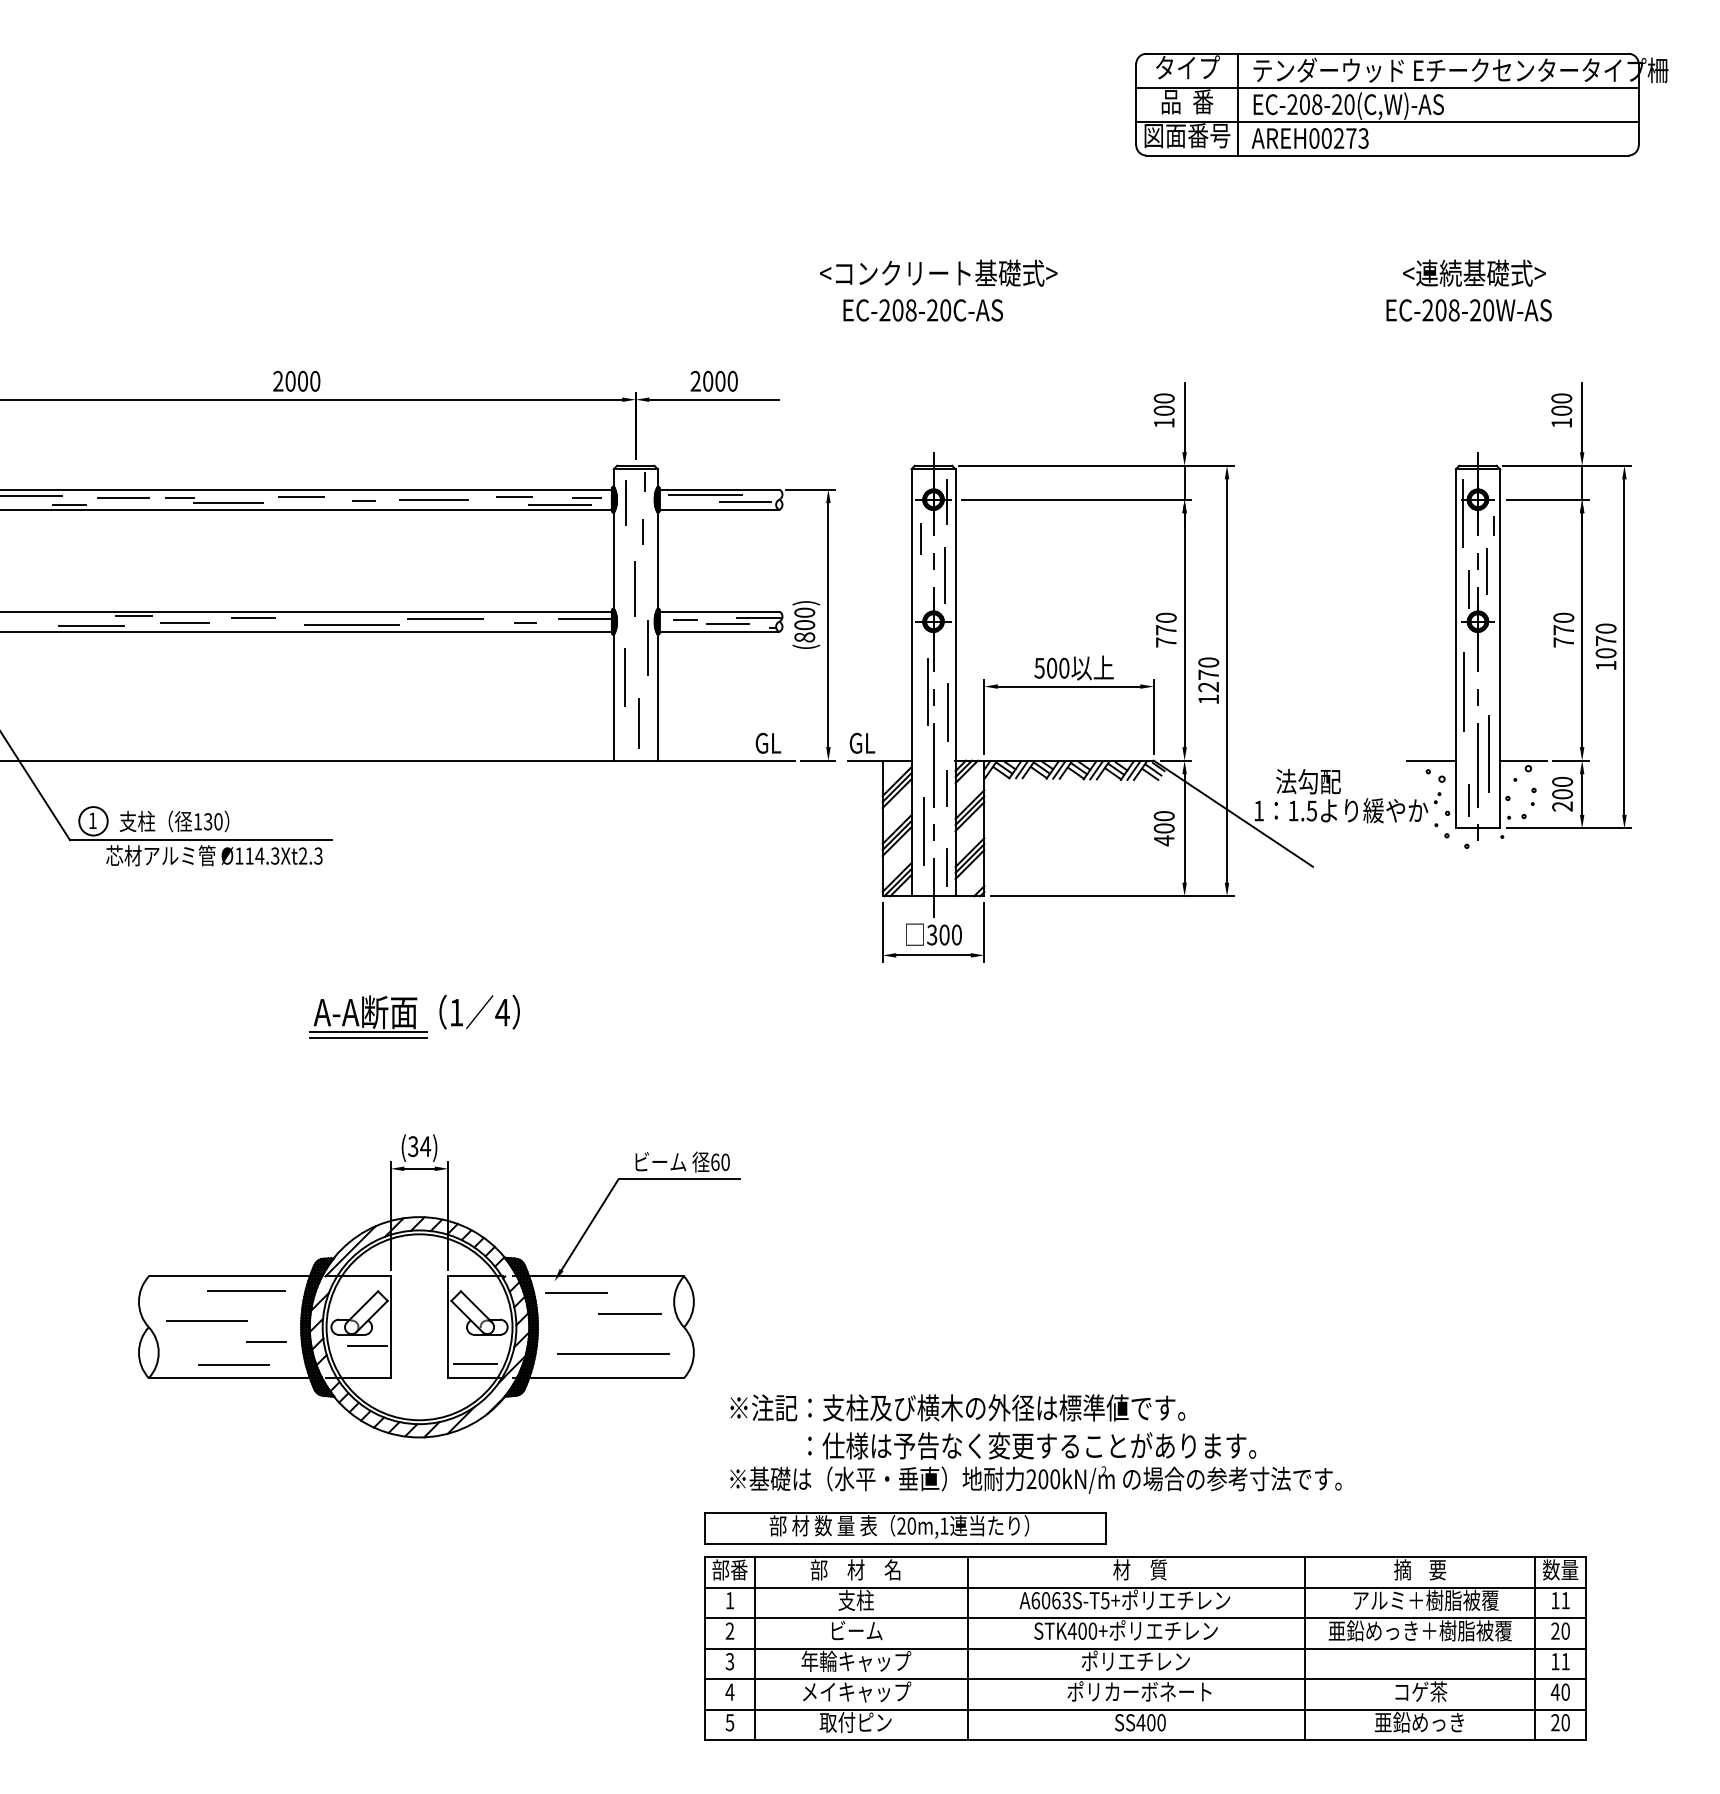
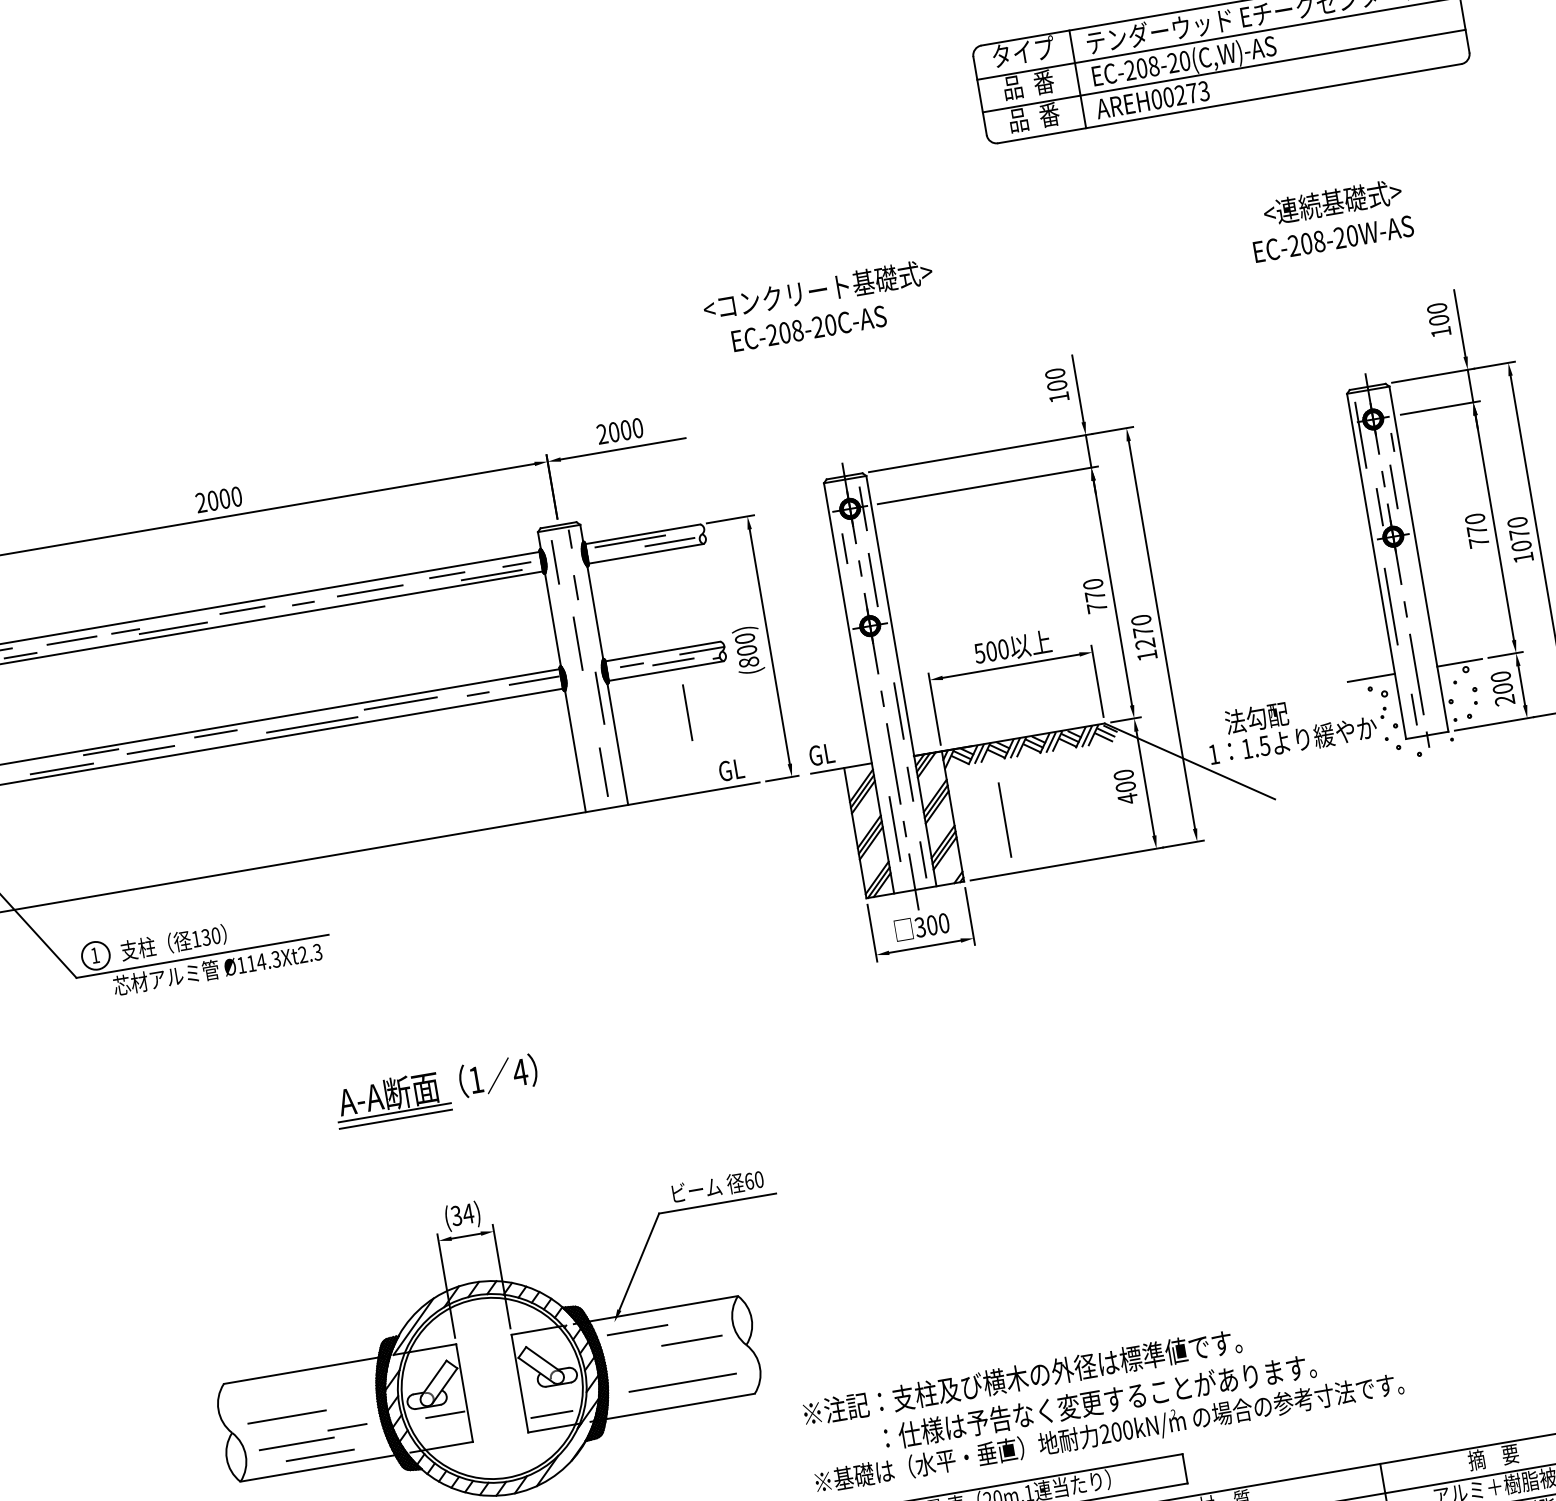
text: (1187, 135) -> (1034, 117), 図面番号 -> 品  番
line: (624, 677) -> (687, 712), moved
line: (927, 691) -> (875, 694), removed
line: (1488, 753) -> (1004, 819), moved
line: (246, 1290) -> (296, 1443), moved

